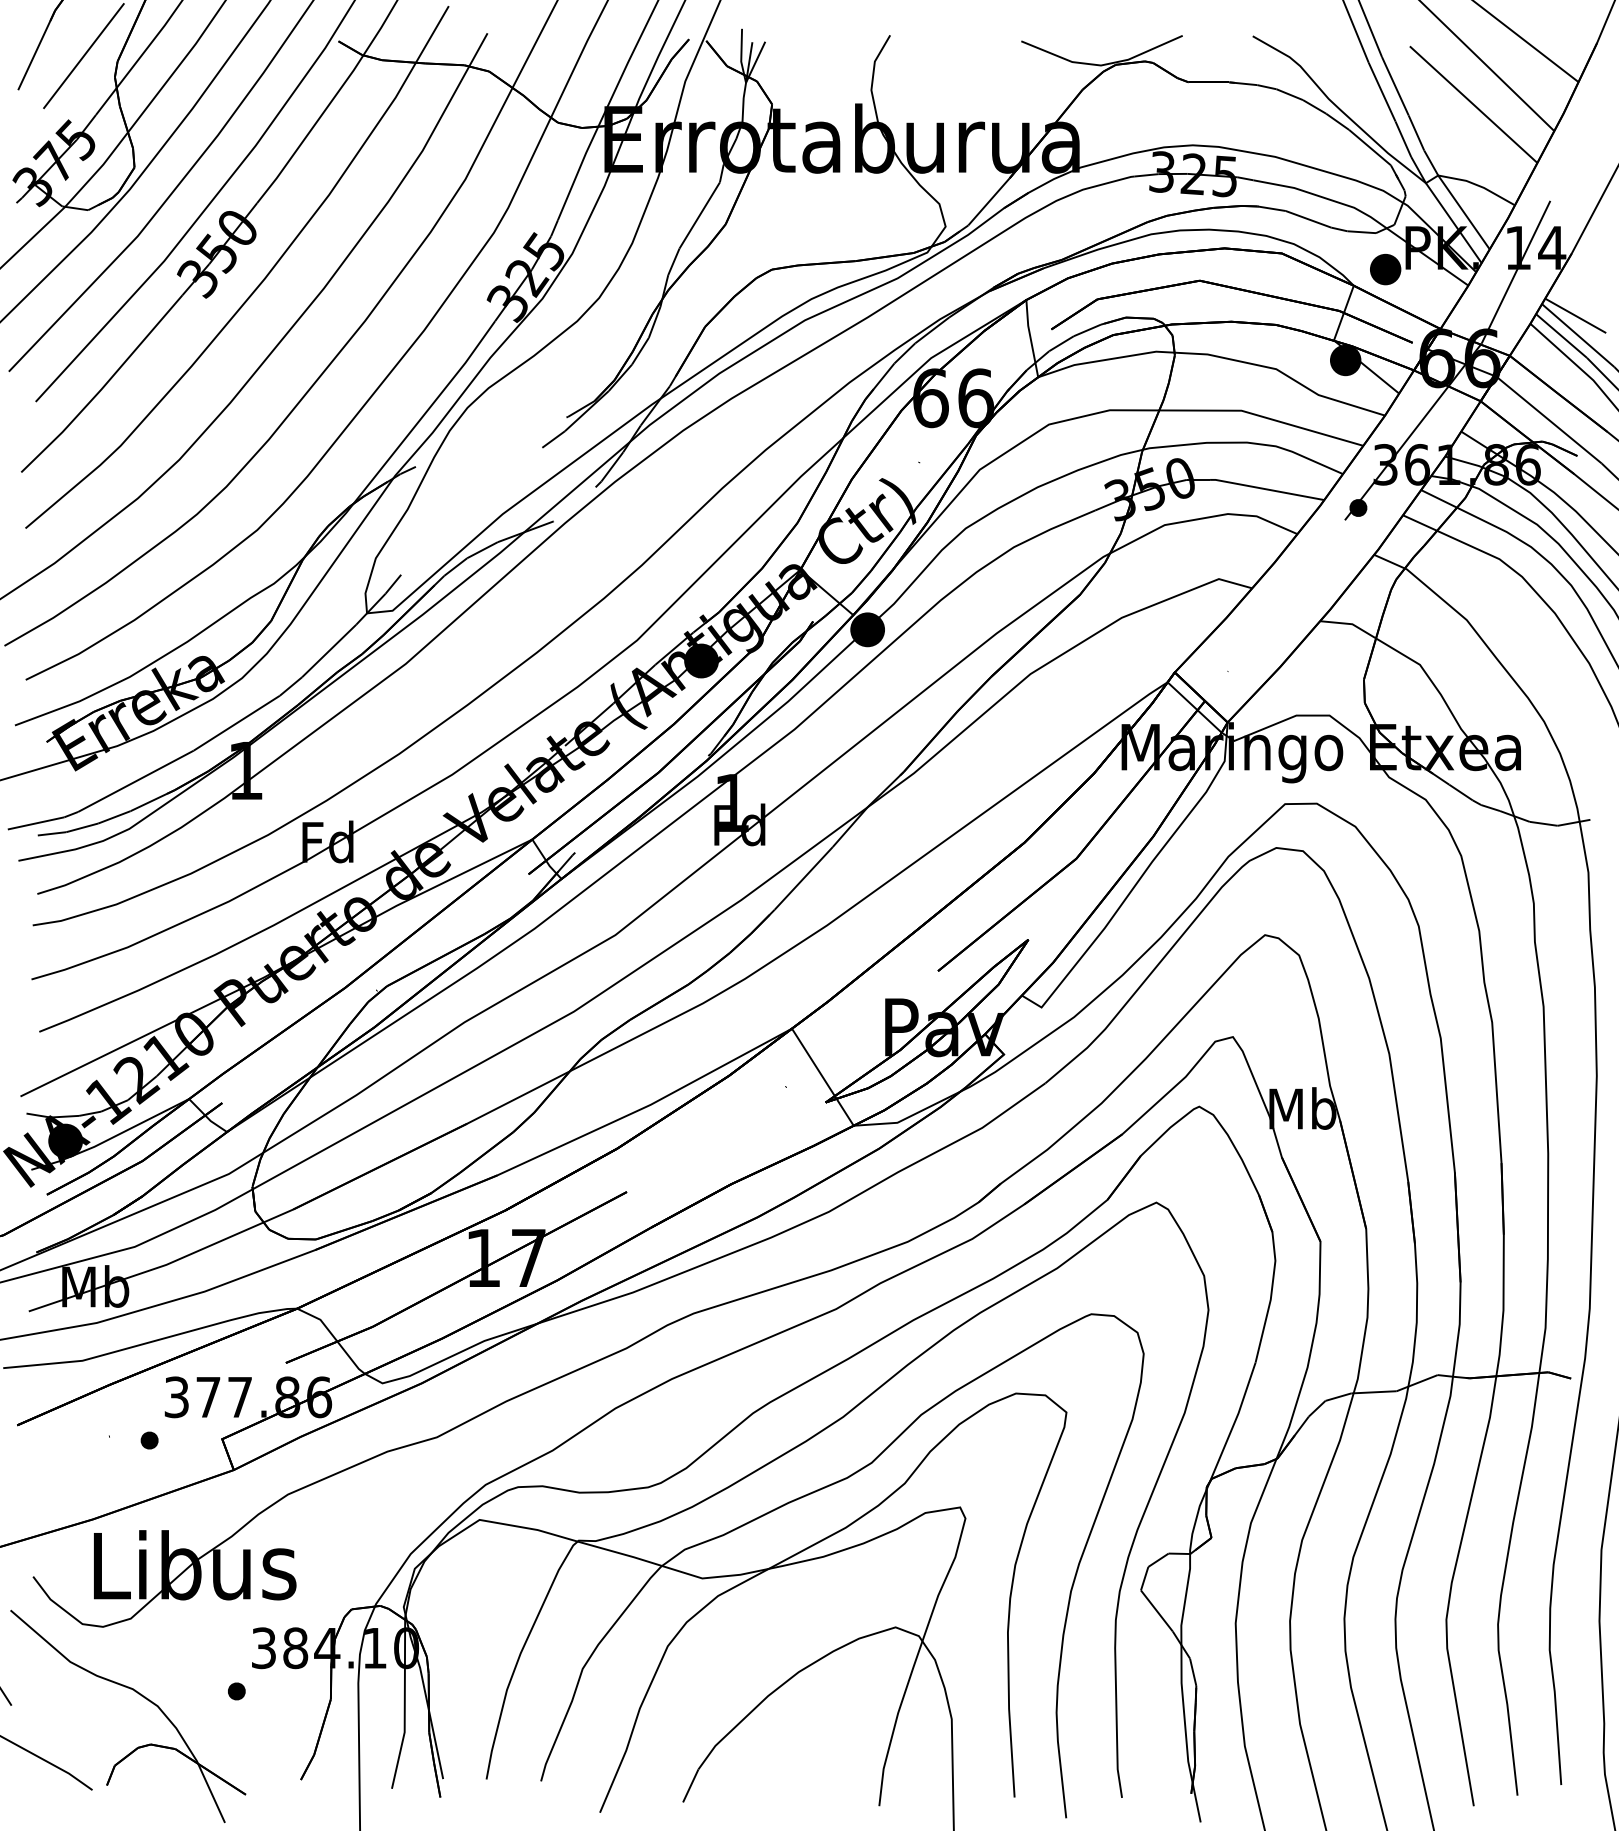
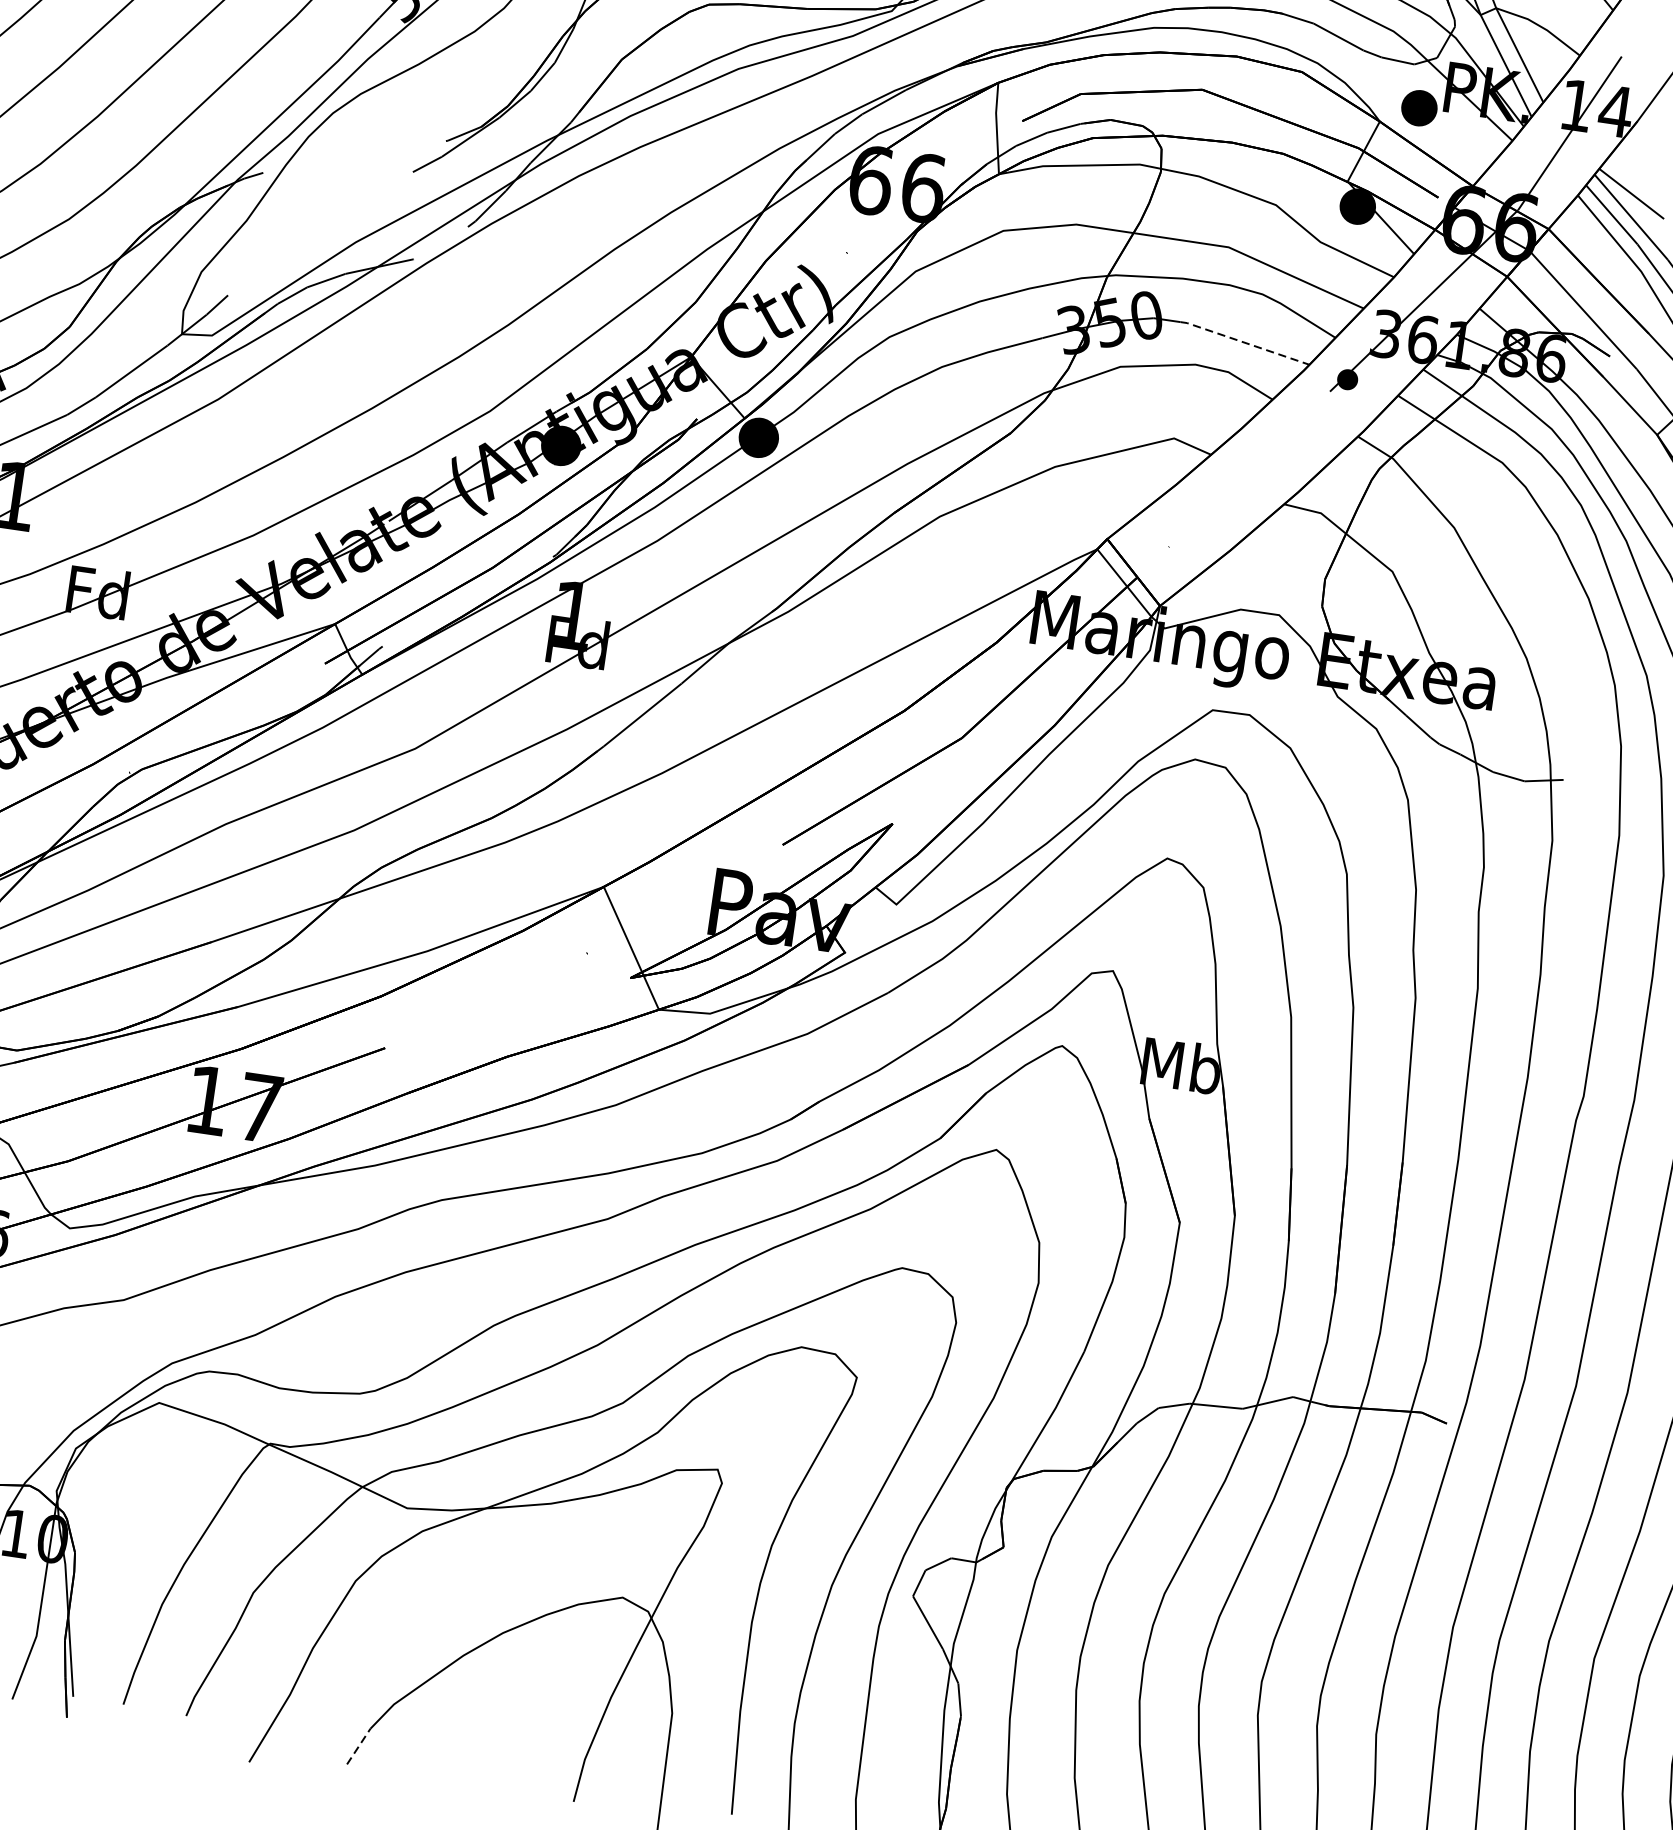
line: (1266, 489) -> (1244, 342), solid -> dashed
line: (690, 1785) -> (358, 1746), solid -> dashed

